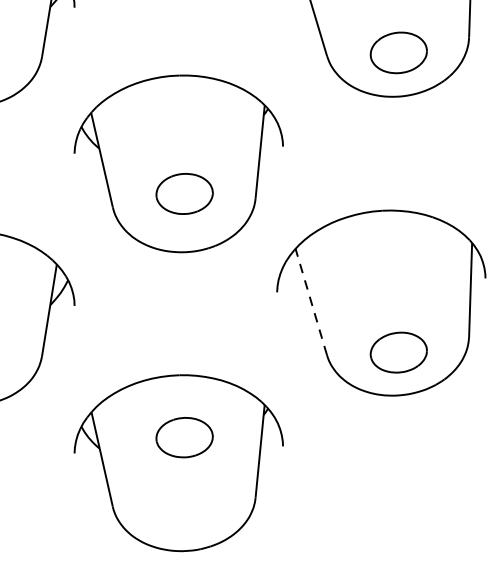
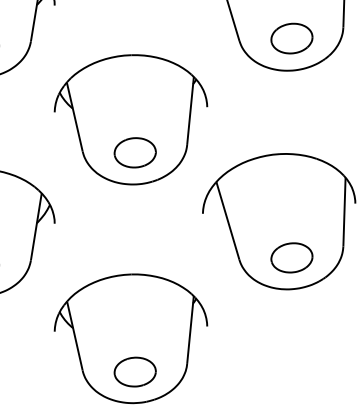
part: (183, 193) -> (134, 152), moved
line: (310, 301) -> (227, 220), dashed -> solid
part: (183, 436) -> (134, 371), moved

